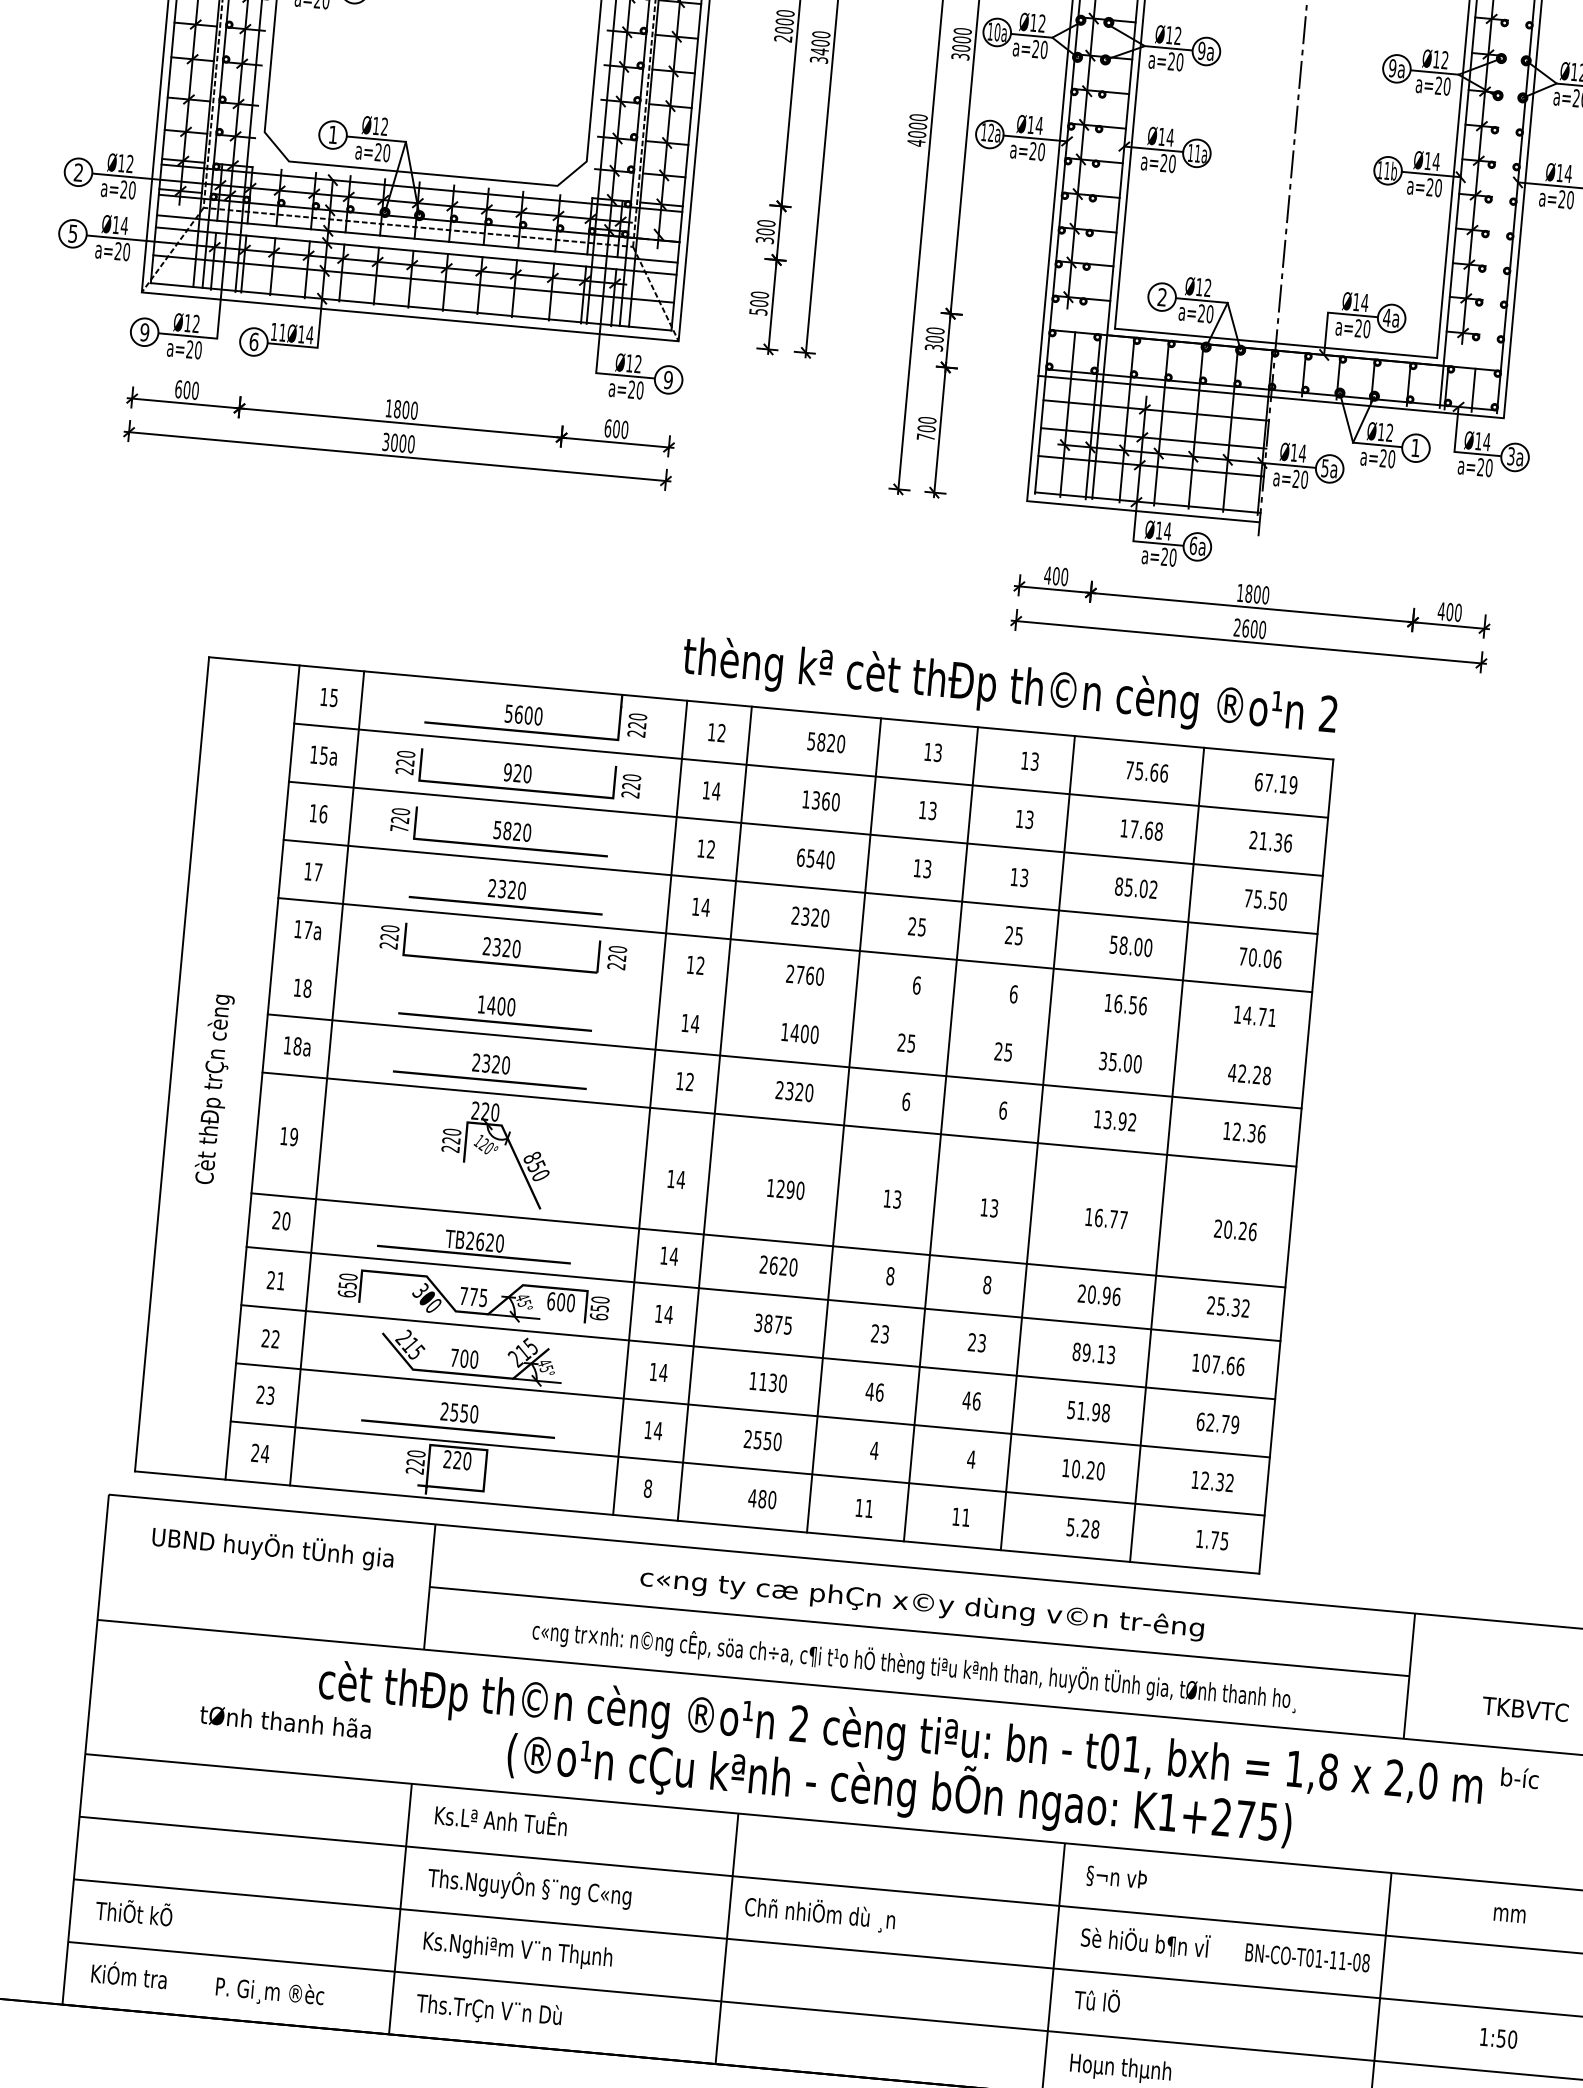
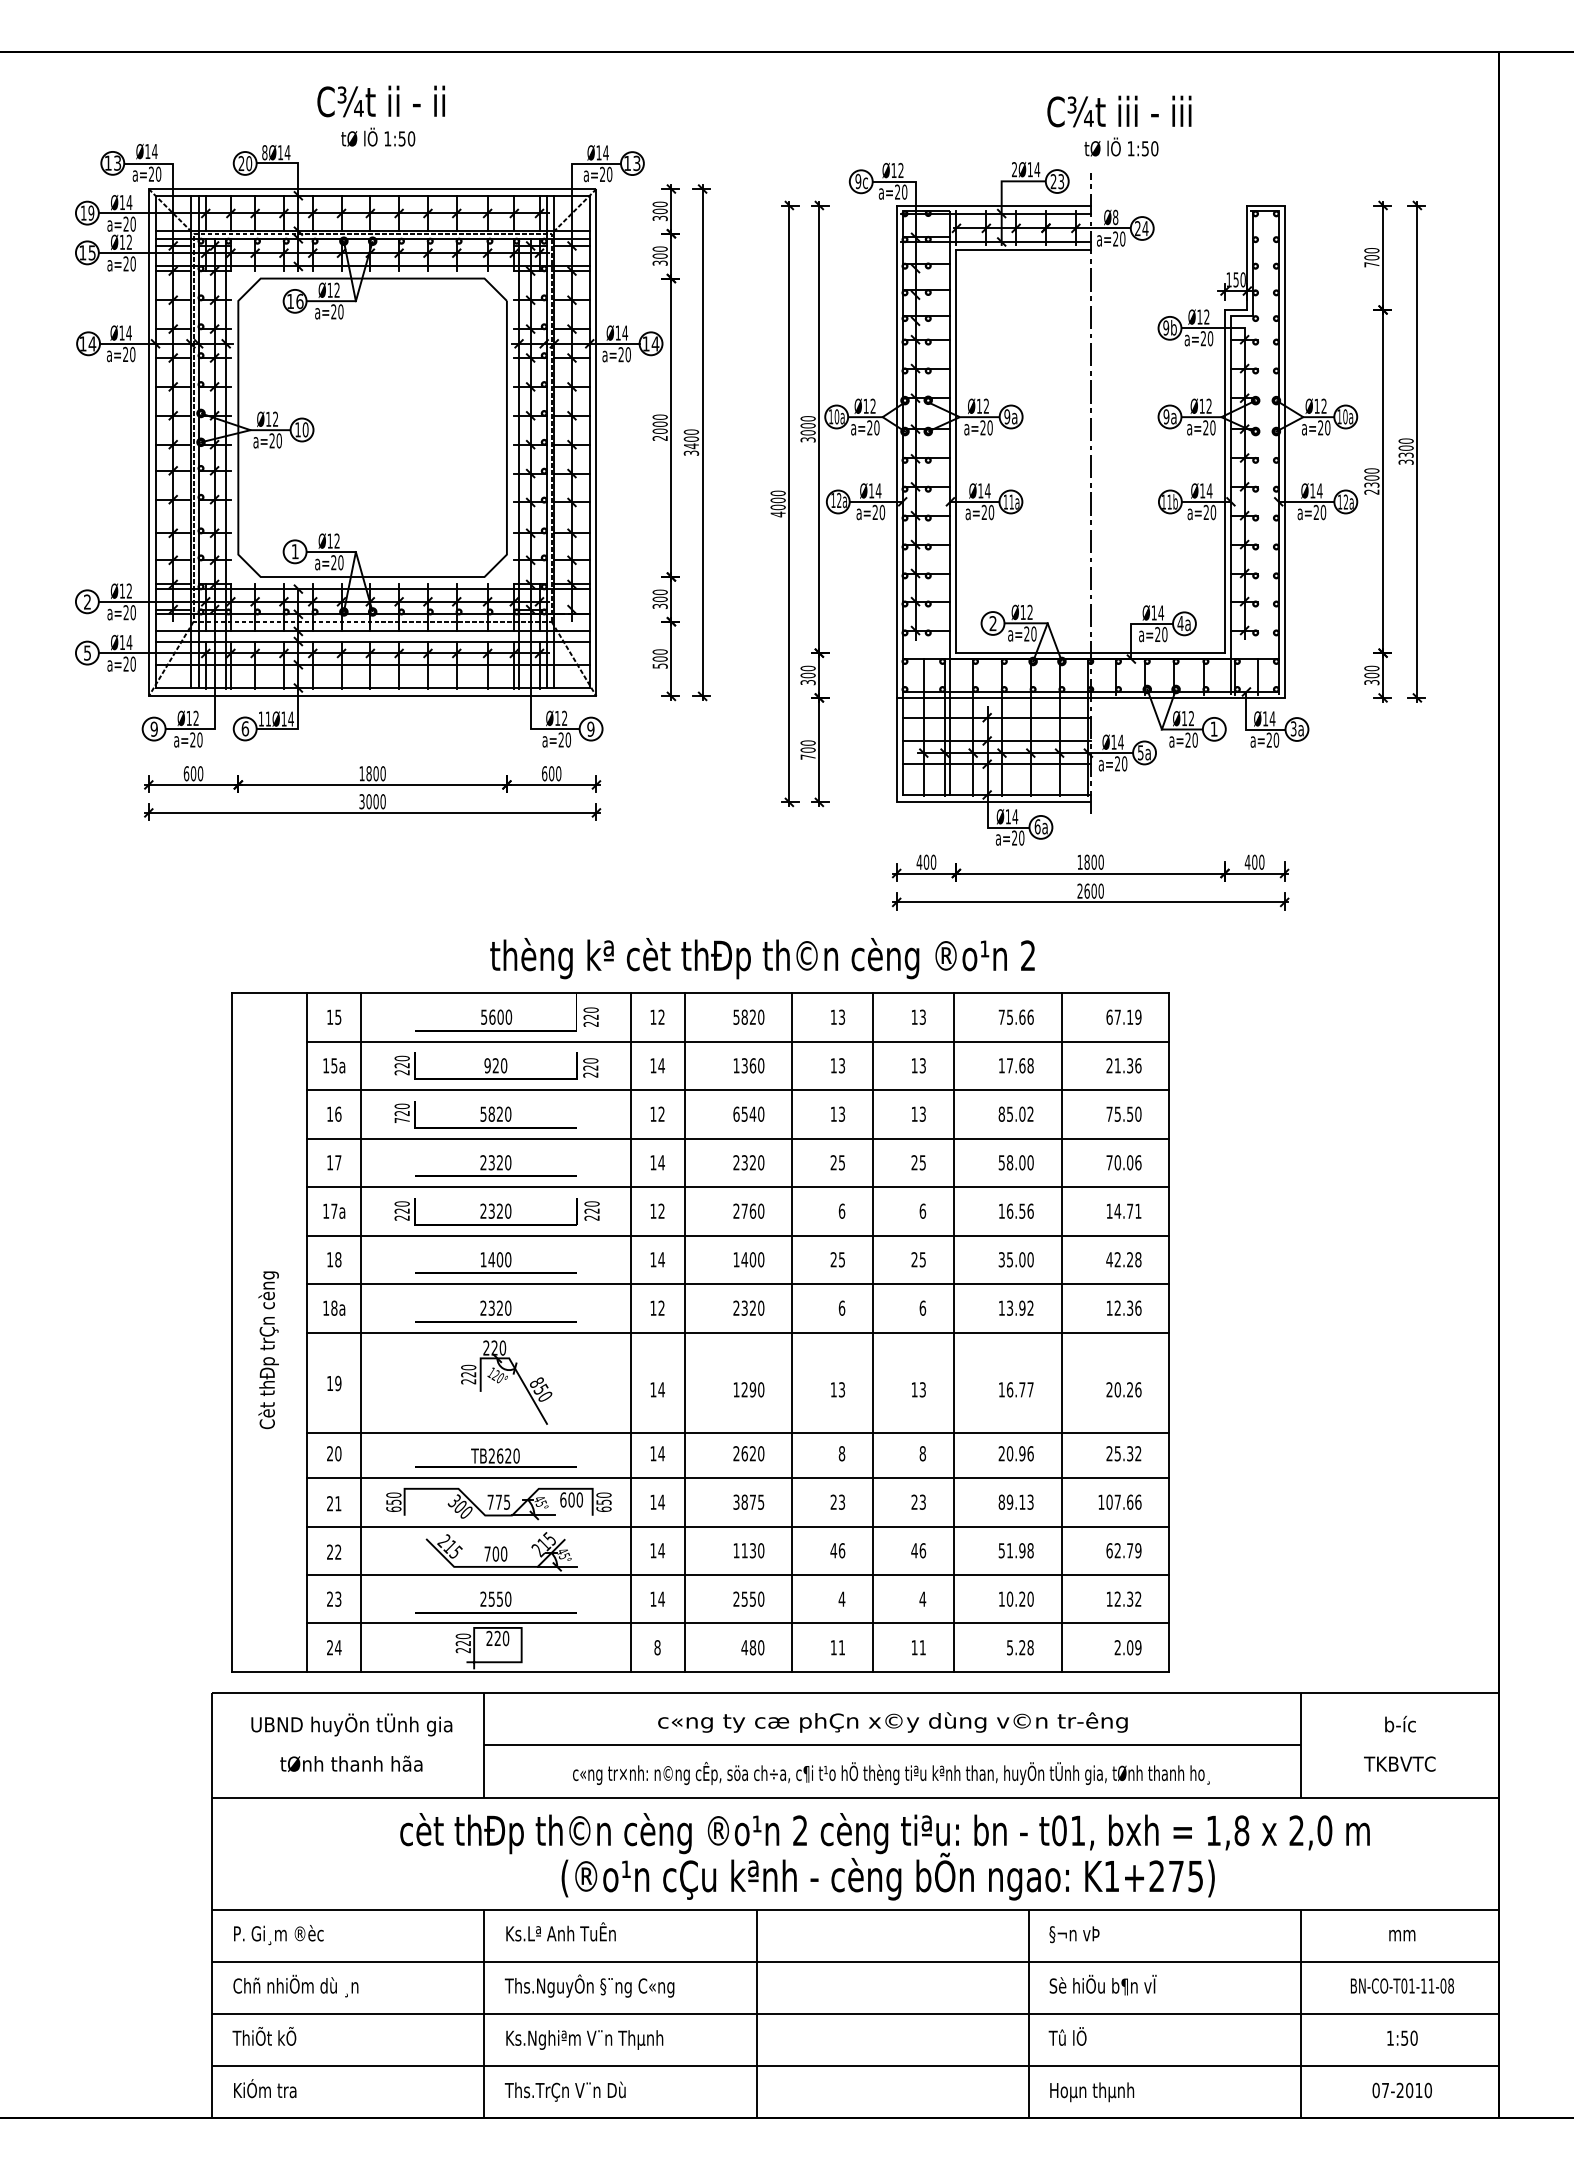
text: (1009, 688) -> (762, 958), moved
line: (790, 1003) -> (738, 1235), added
text: (1211, 1539) -> (1127, 1647), 1.75 -> 2.09
text: (285, 1721) -> (351, 1763), moved
text: (1520, 1777) -> (1400, 1723), moved
text: (819, 1912) -> (295, 1985), moved
text: (1306, 1957) -> (1401, 1985), moved
text: (269, 1993) -> (278, 1935), moved

